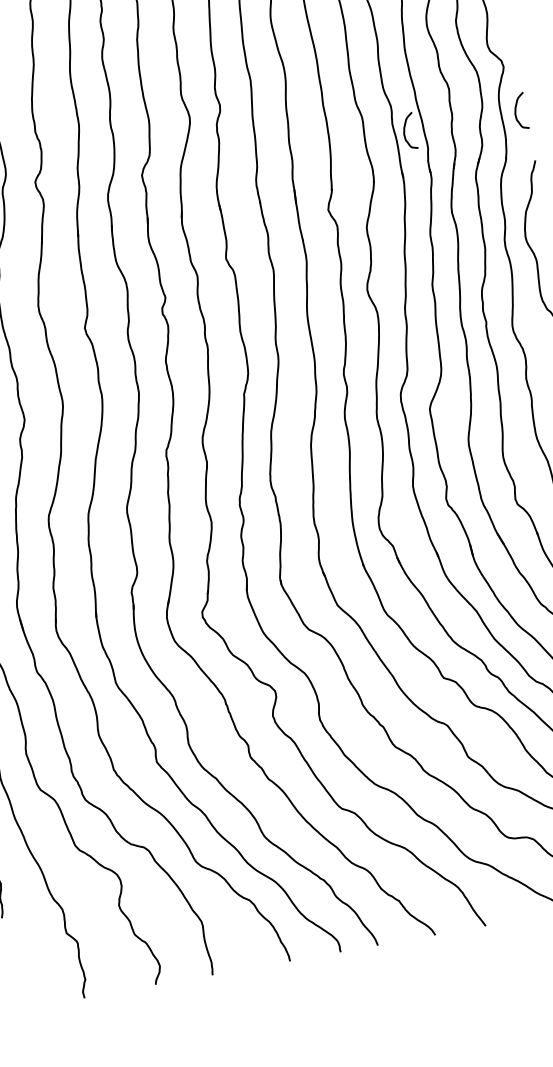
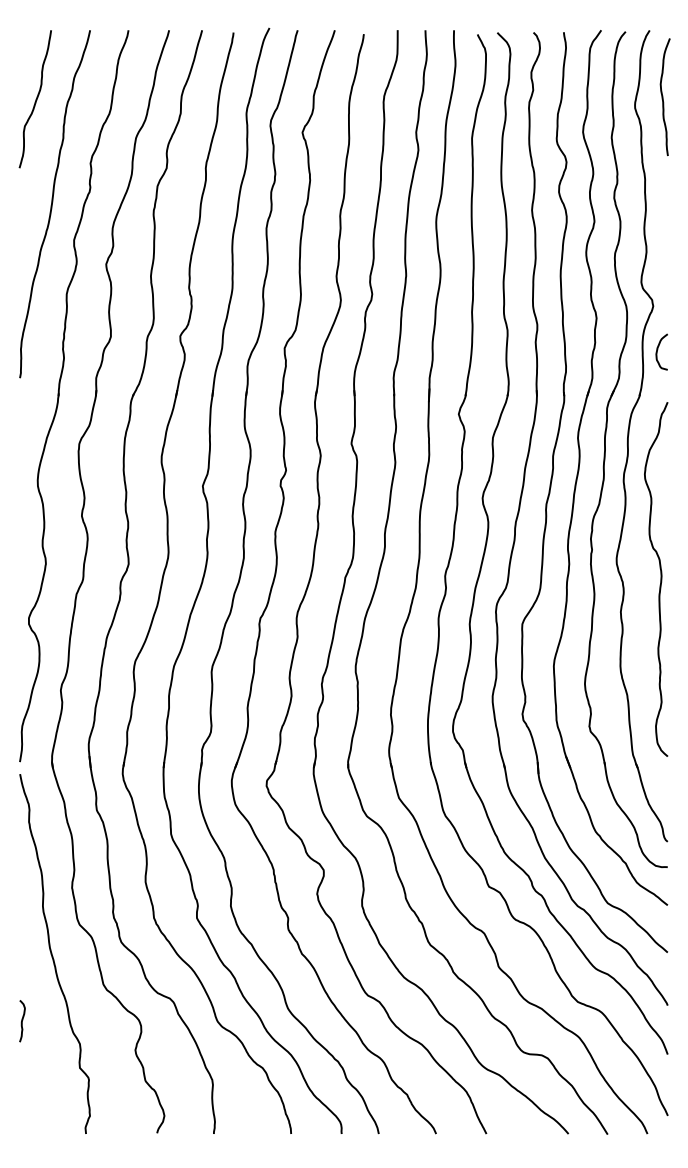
curve: (405, 129) -> (547, 349), removed

